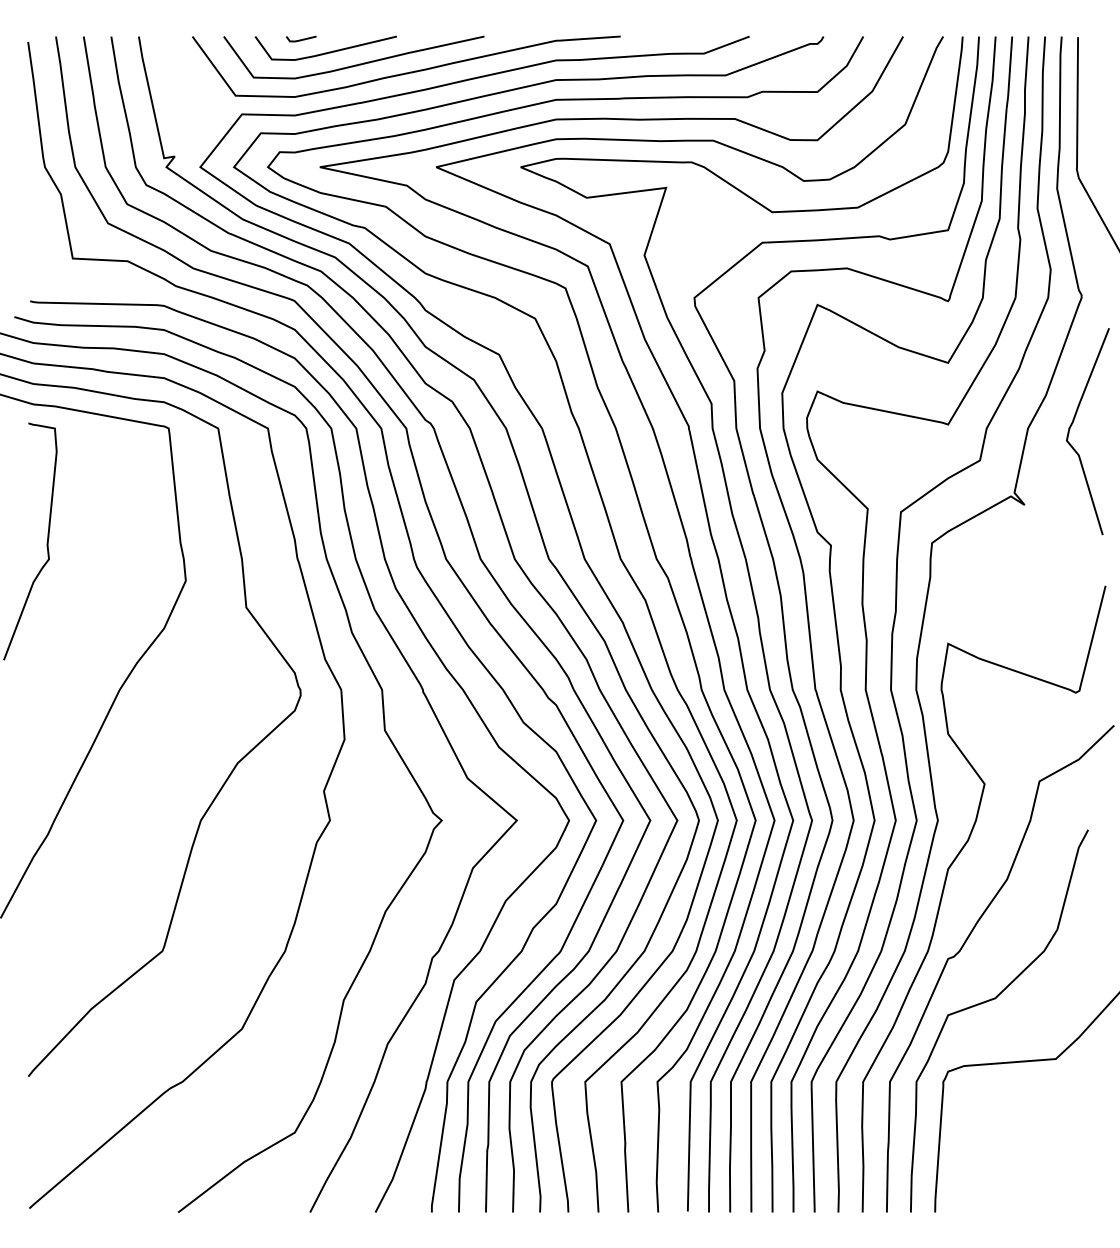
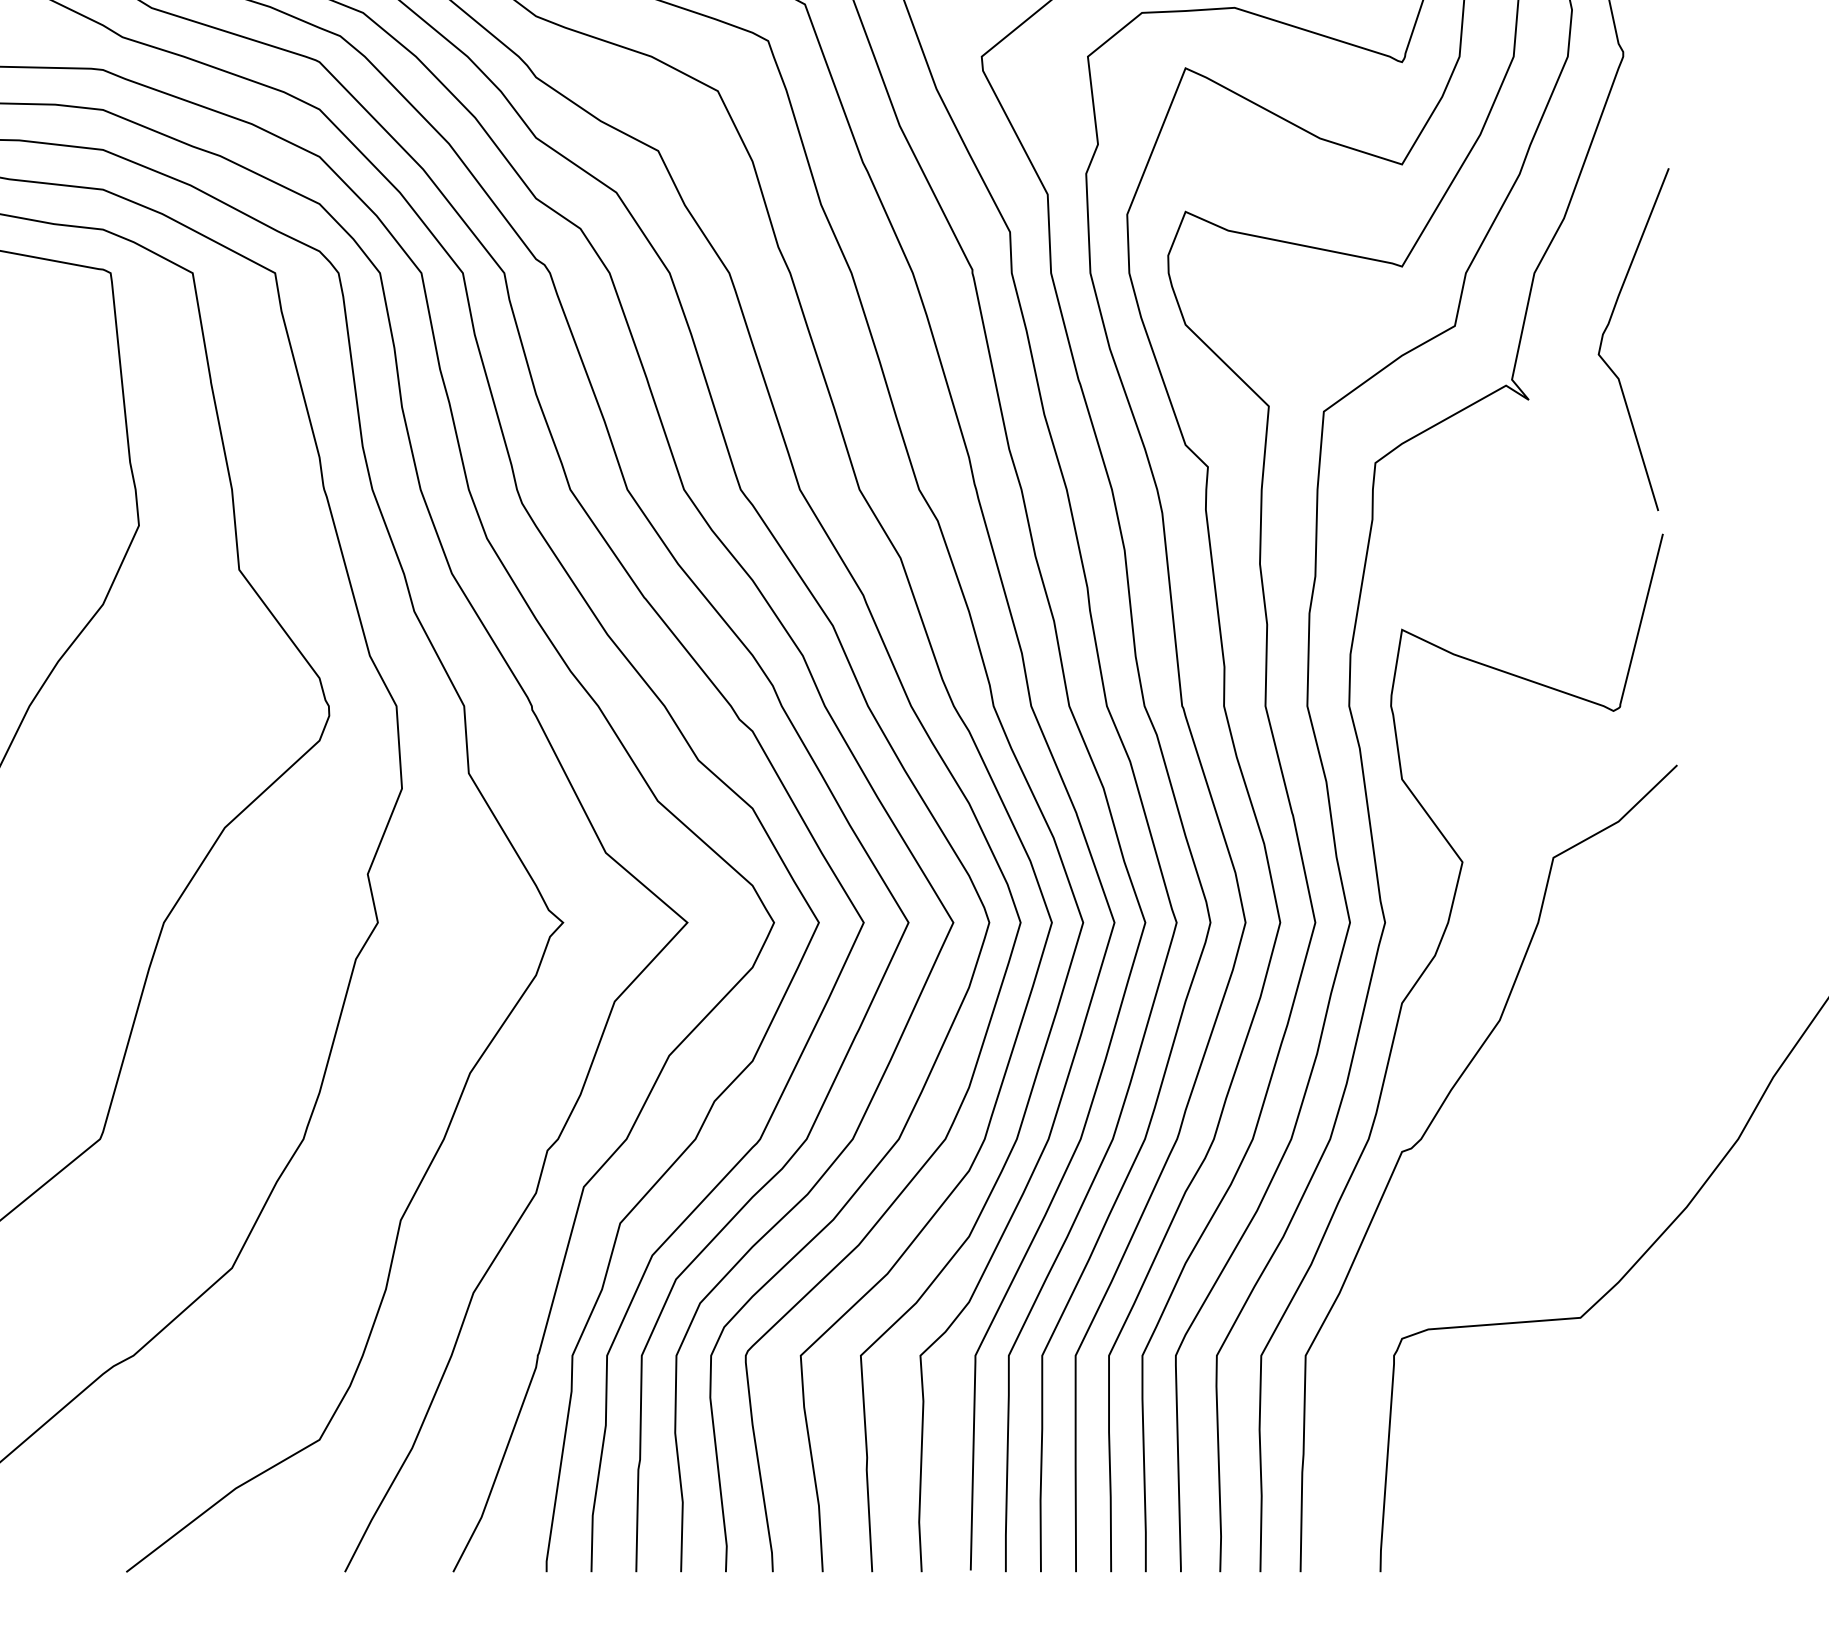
curve: (1073, 423) -> (1609, 326), moved
curve: (992, 1000) -> (1475, 1220), removed

